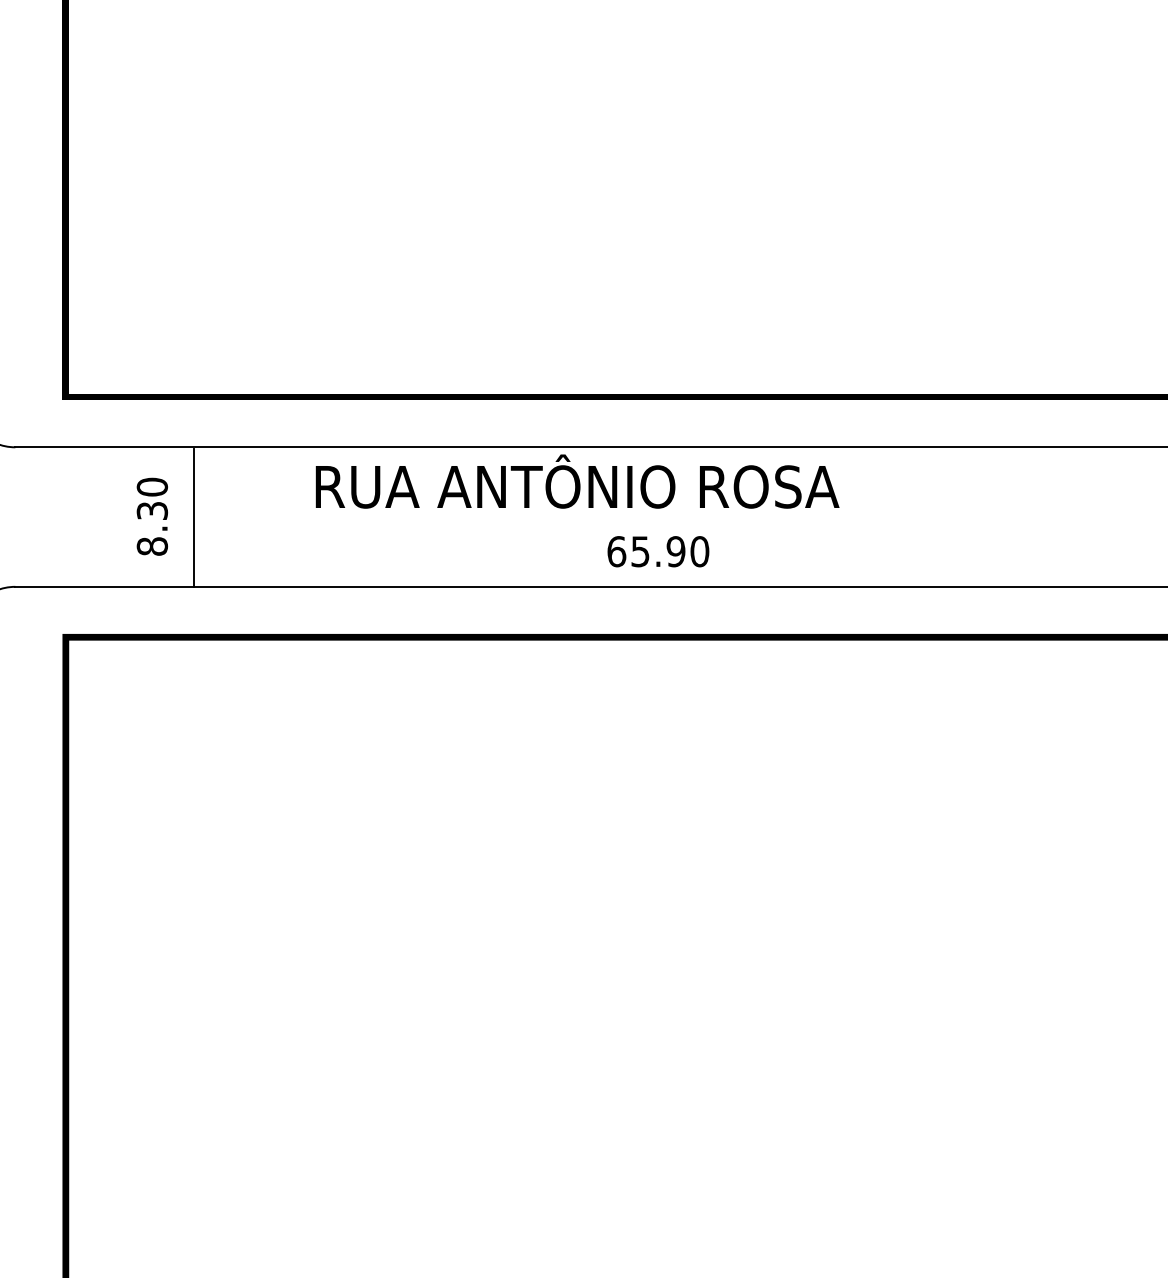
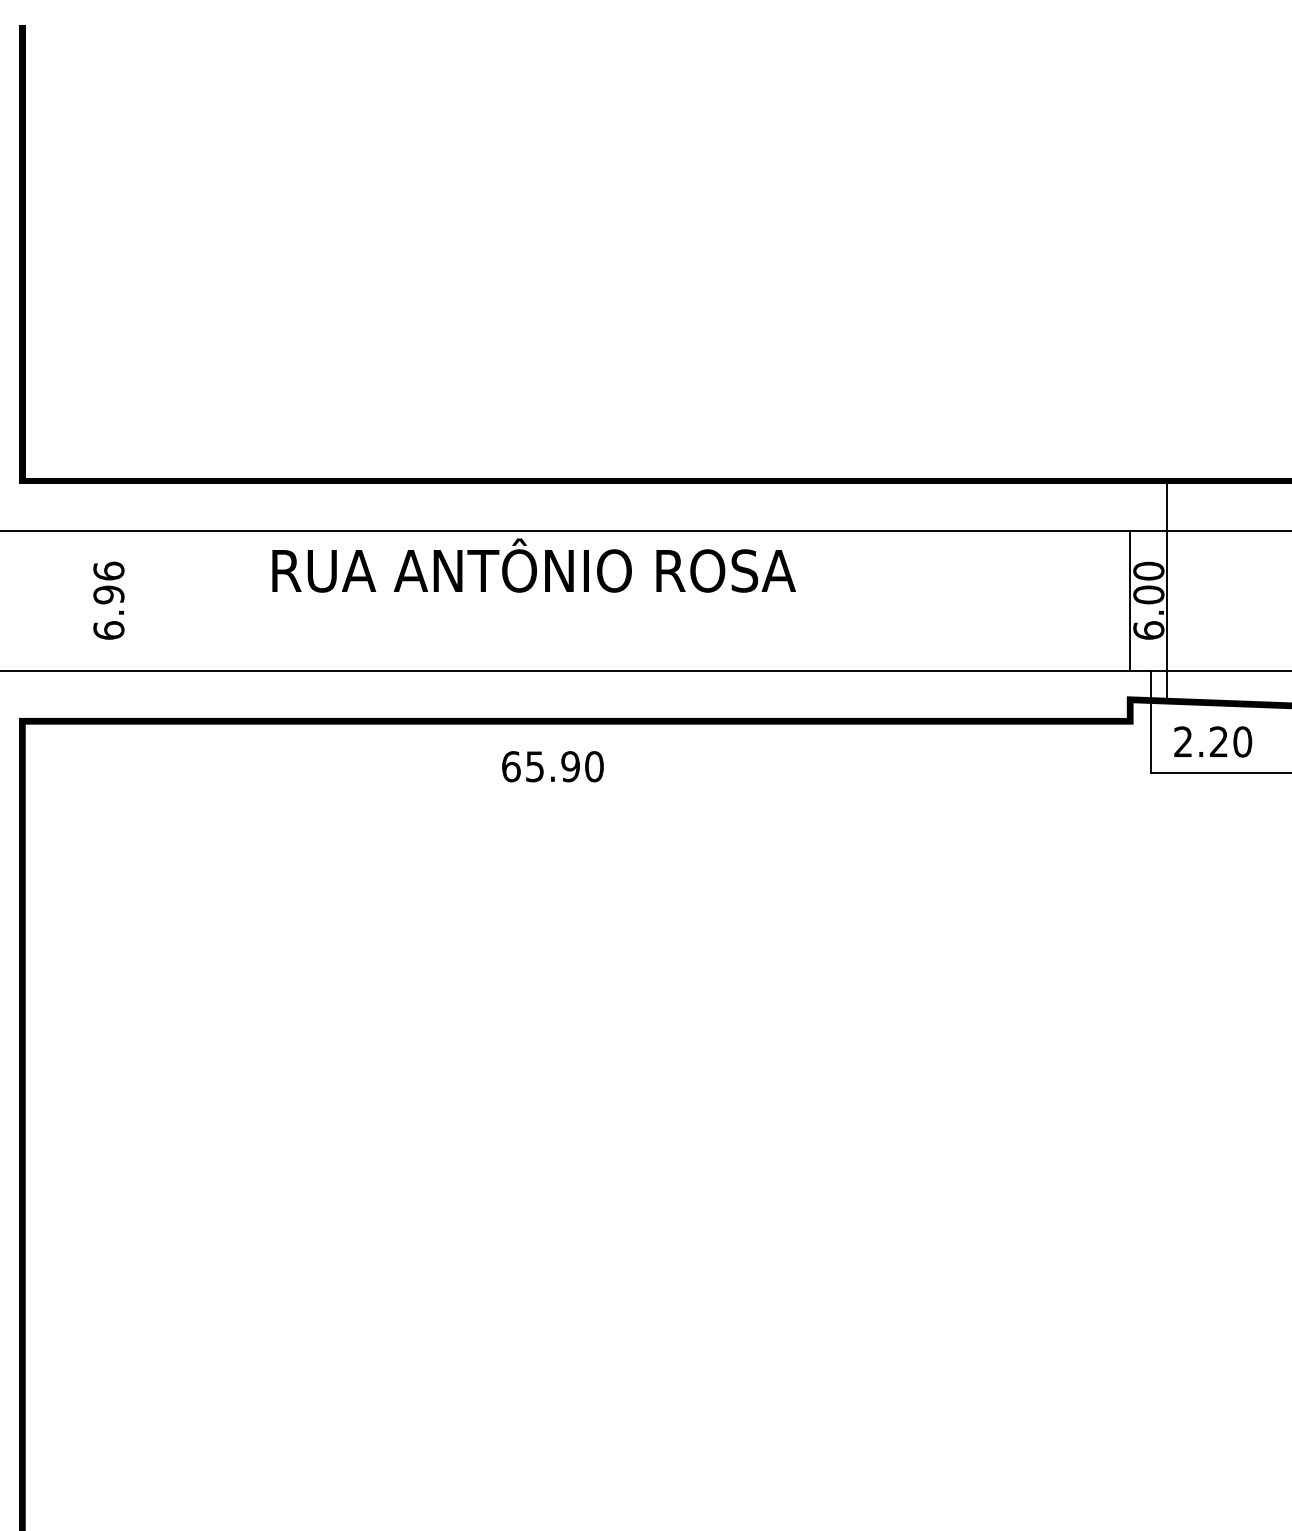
text: (151, 516) -> (108, 600), 8.30 -> 6.96
line: (193, 518) -> (150, 602), removed
text: (657, 551) -> (552, 766), moved

